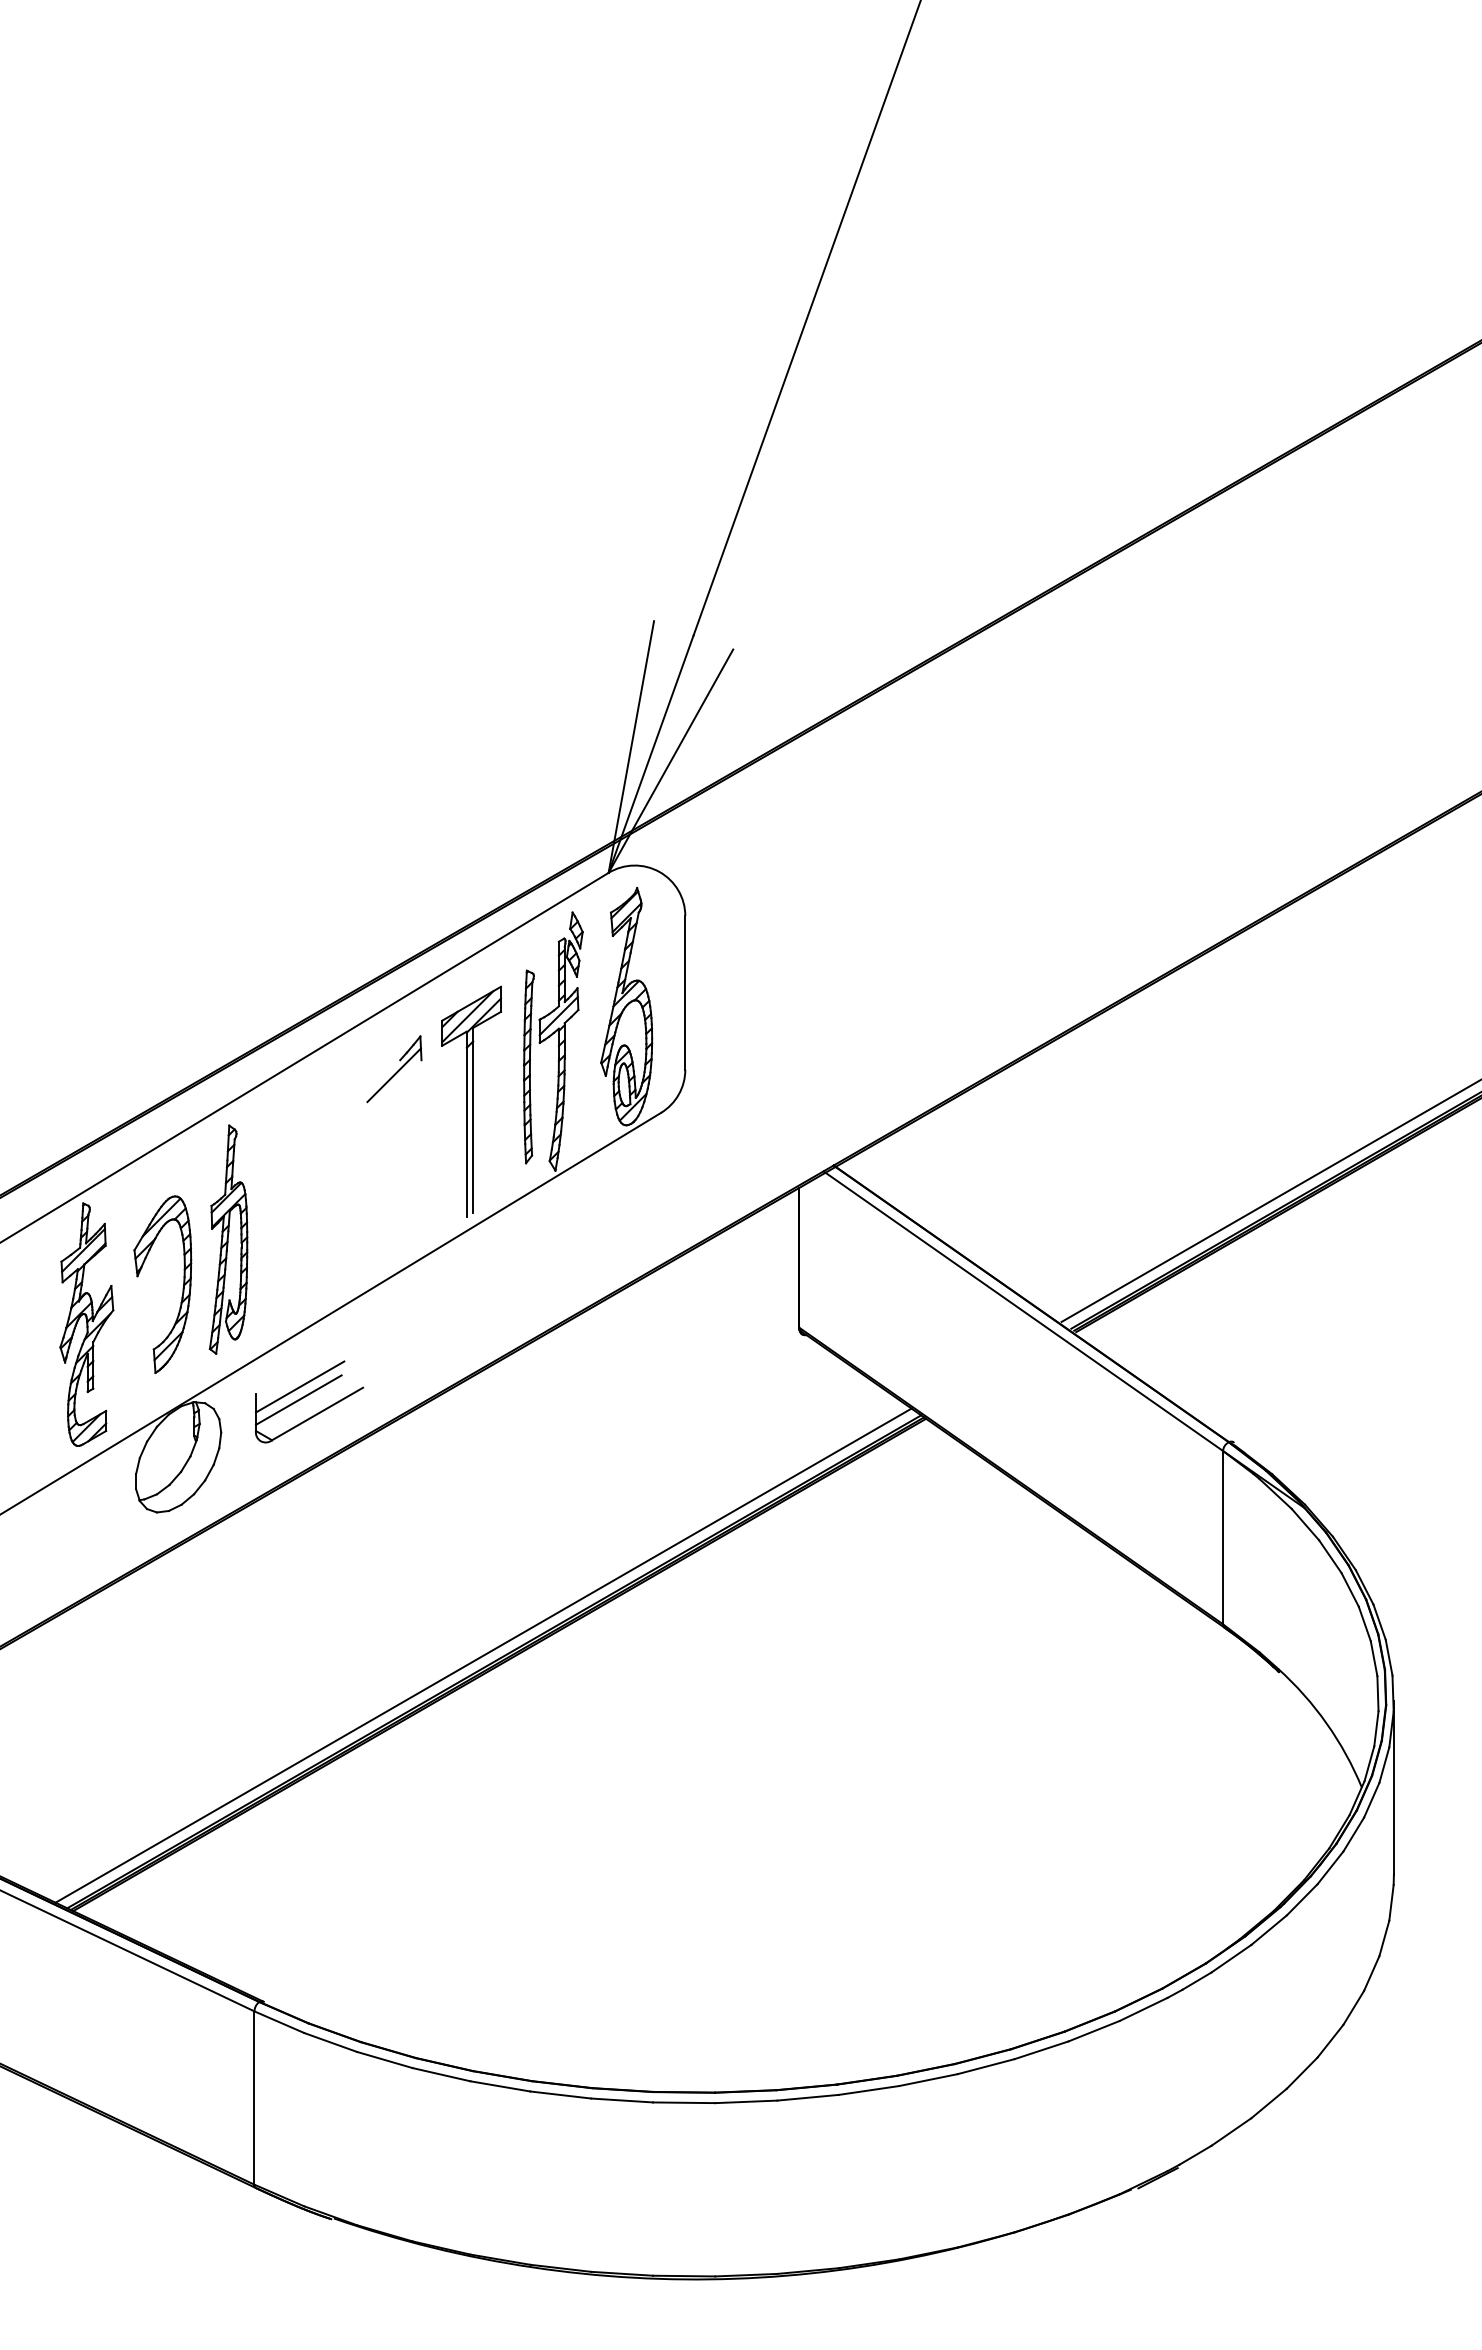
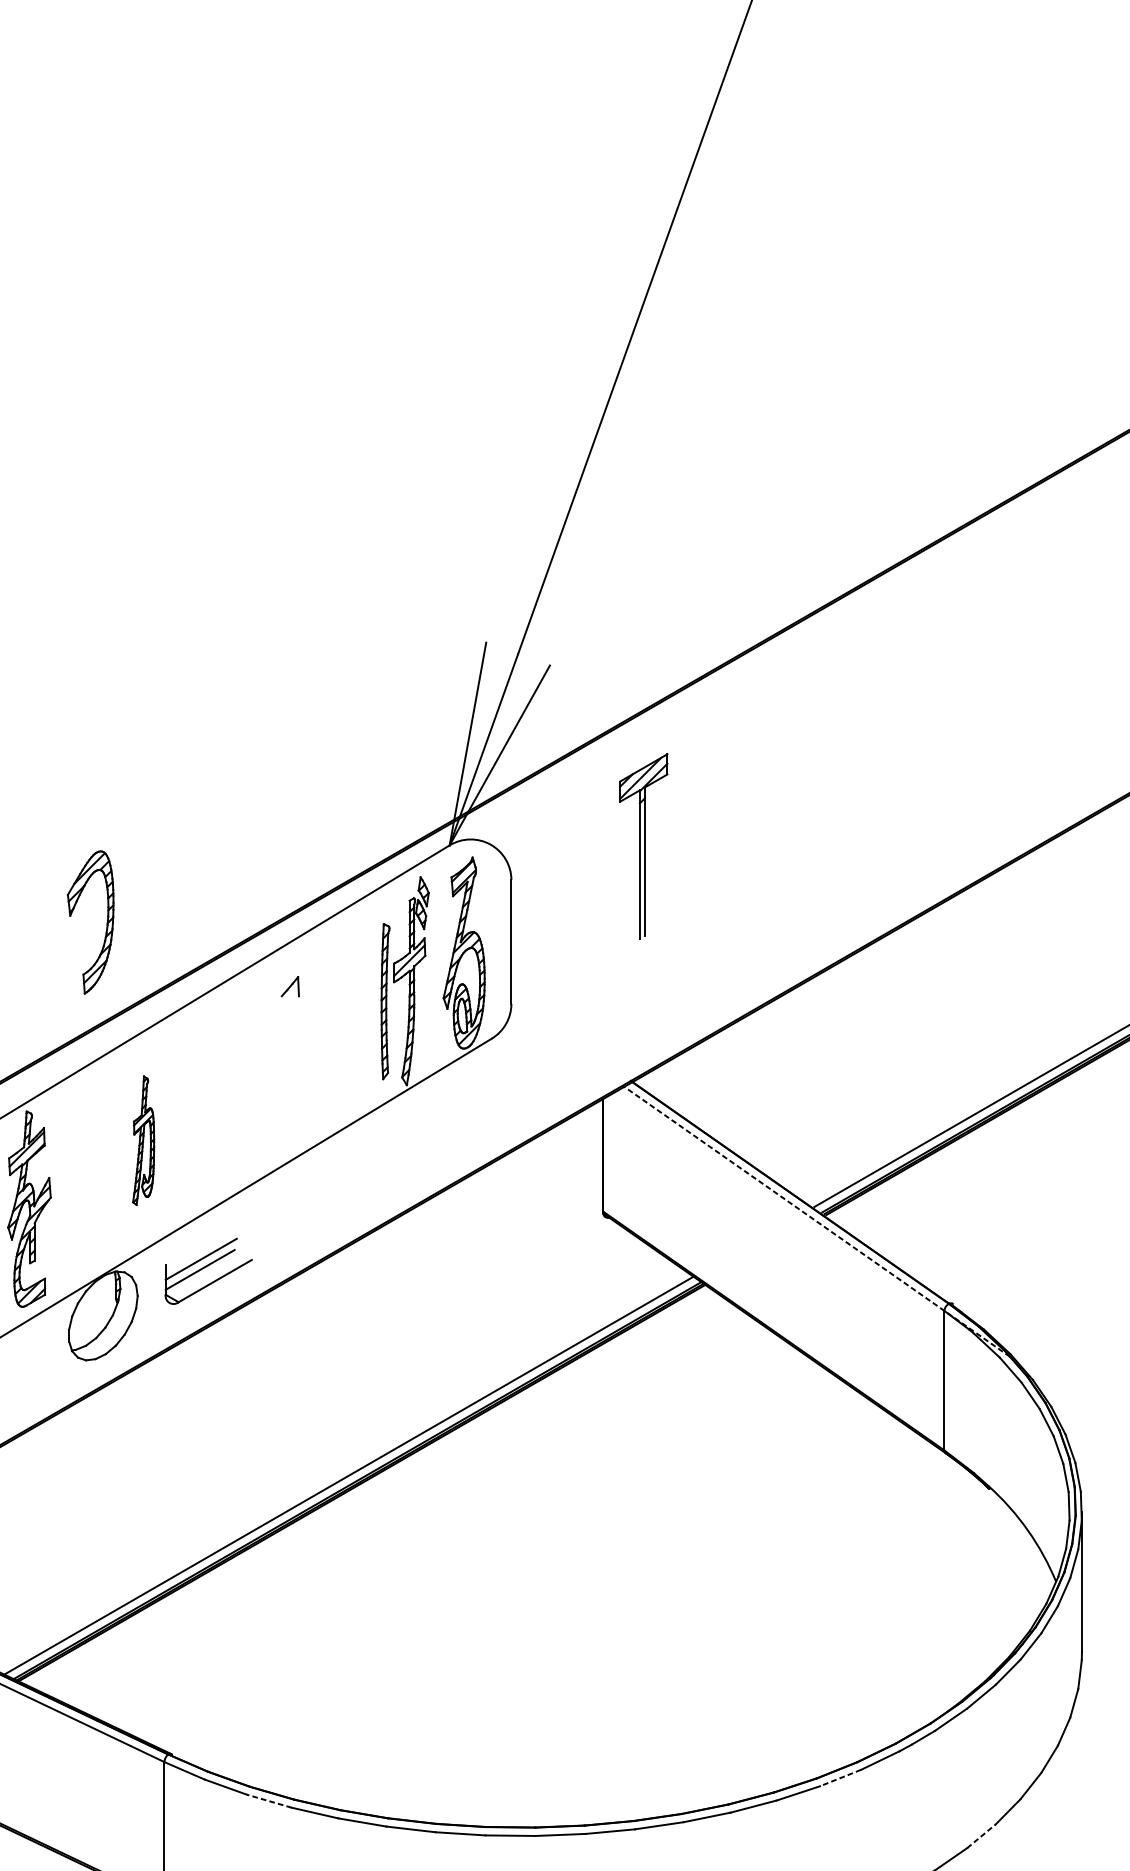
line: (393, 1075) -> (276, 1008), removed
part: (471, 1101) -> (643, 846), moved
part: (228, 1239) -> (143, 1140), size x0.7
part: (182, 1287) -> (106, 924), moved
line: (1064, 1339) -> (816, 1221), solid -> dashed
line: (1094, 2031) -> (840, 1778), solid -> dashed
line: (384, 2060) -> (269, 1801), solid -> dashed
line: (1269, 2103) -> (981, 1836), solid -> dashed

